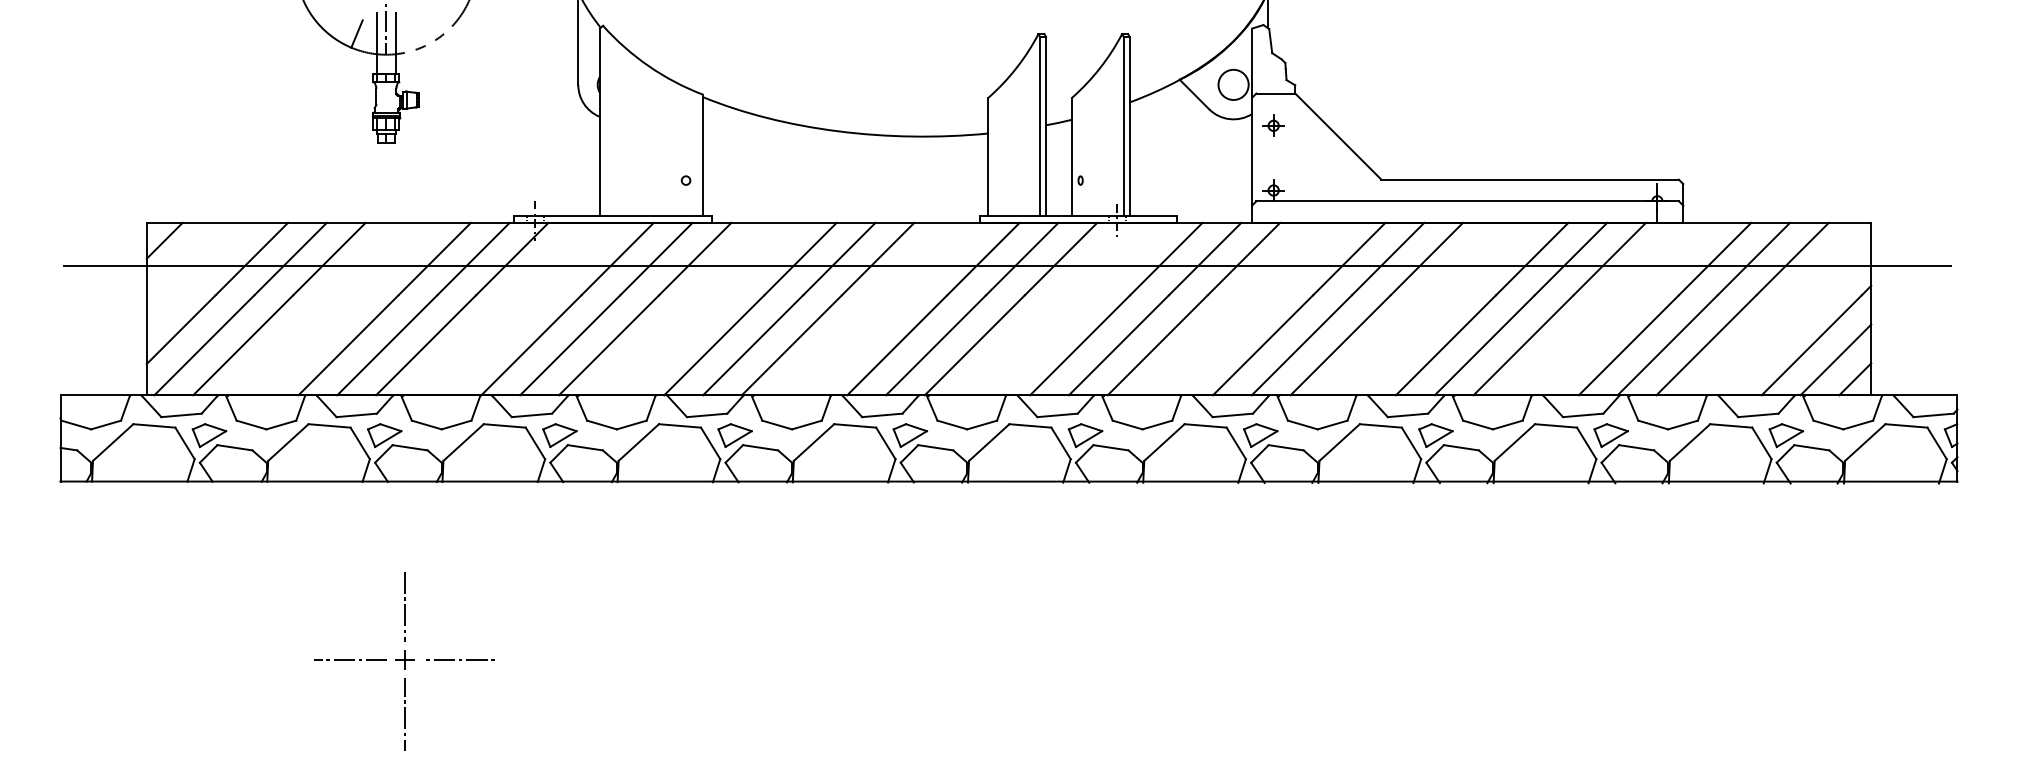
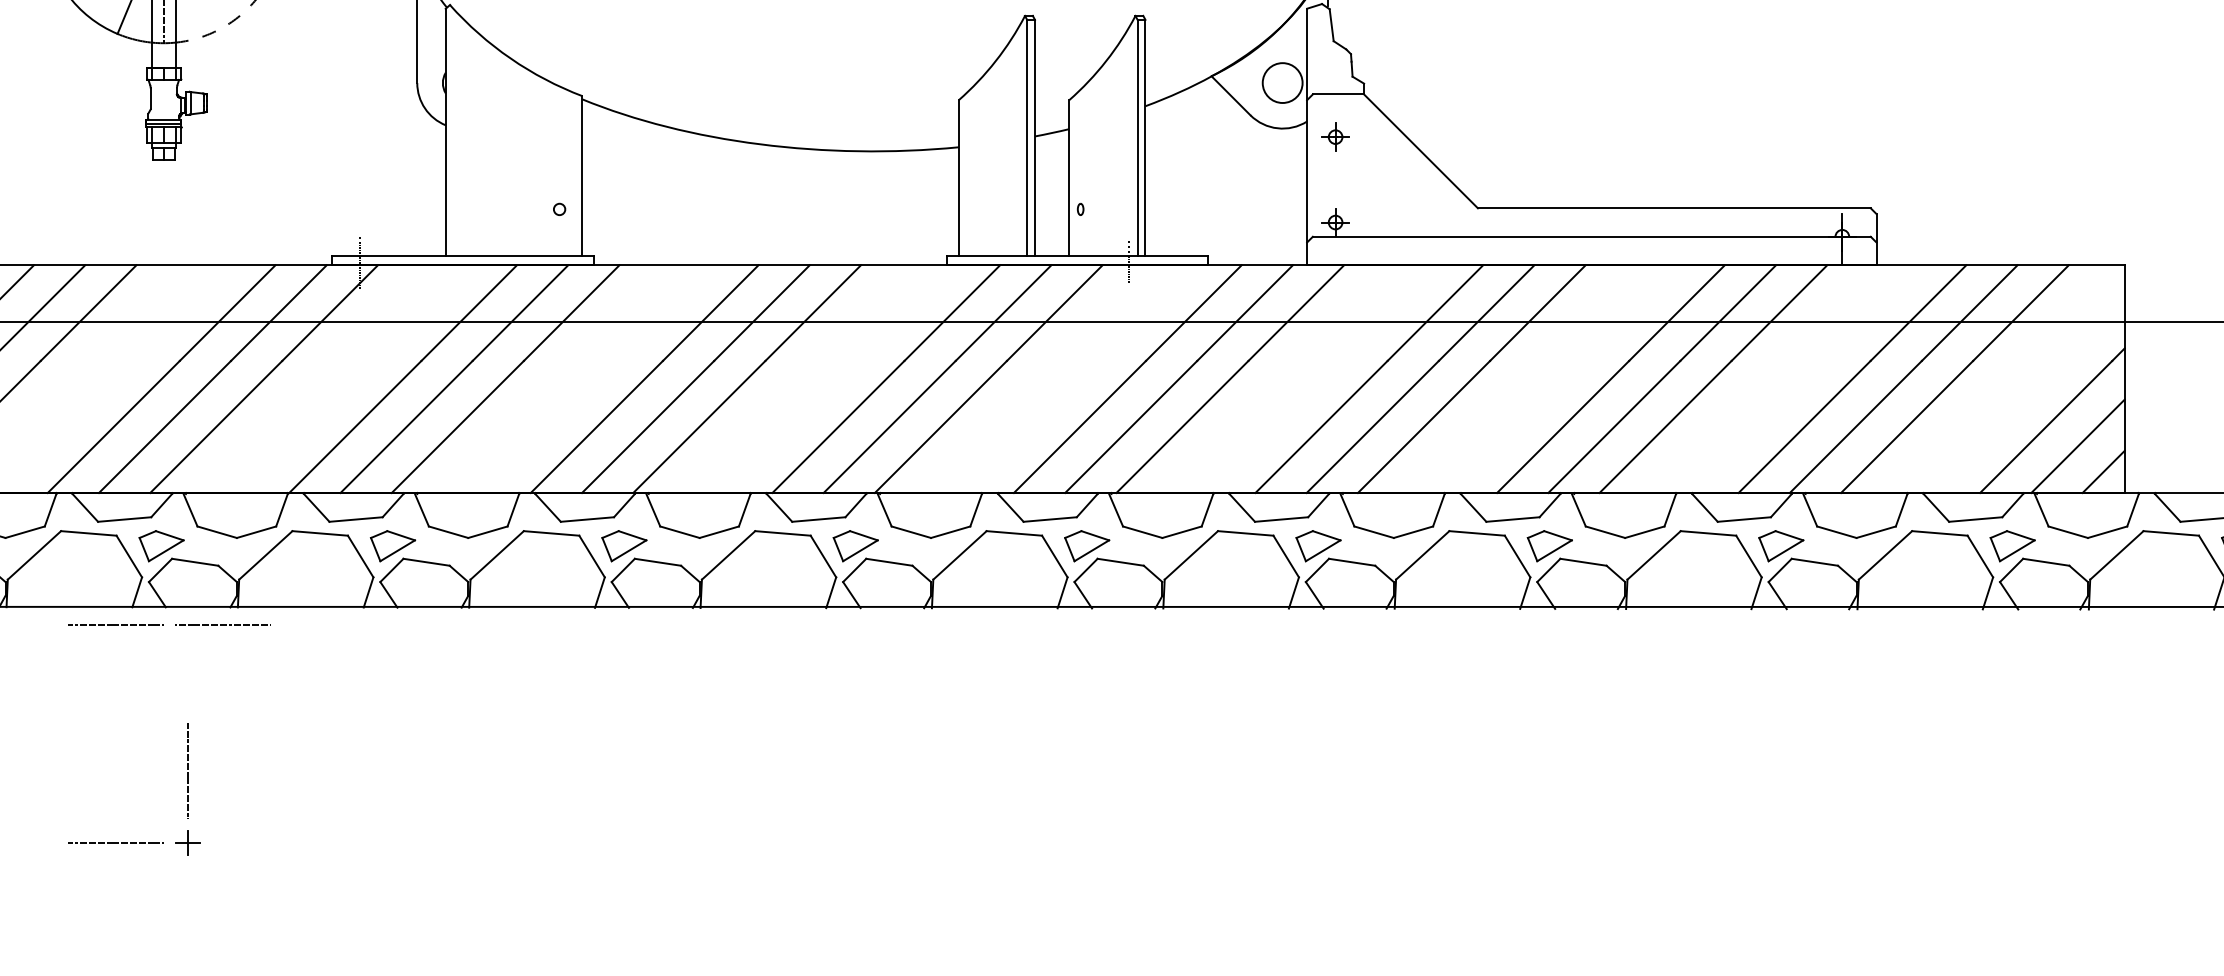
line: (350, 494) -> (116, 623), added
line: (460, 659) -> (224, 623), moved
line: (404, 714) -> (187, 914), removed

